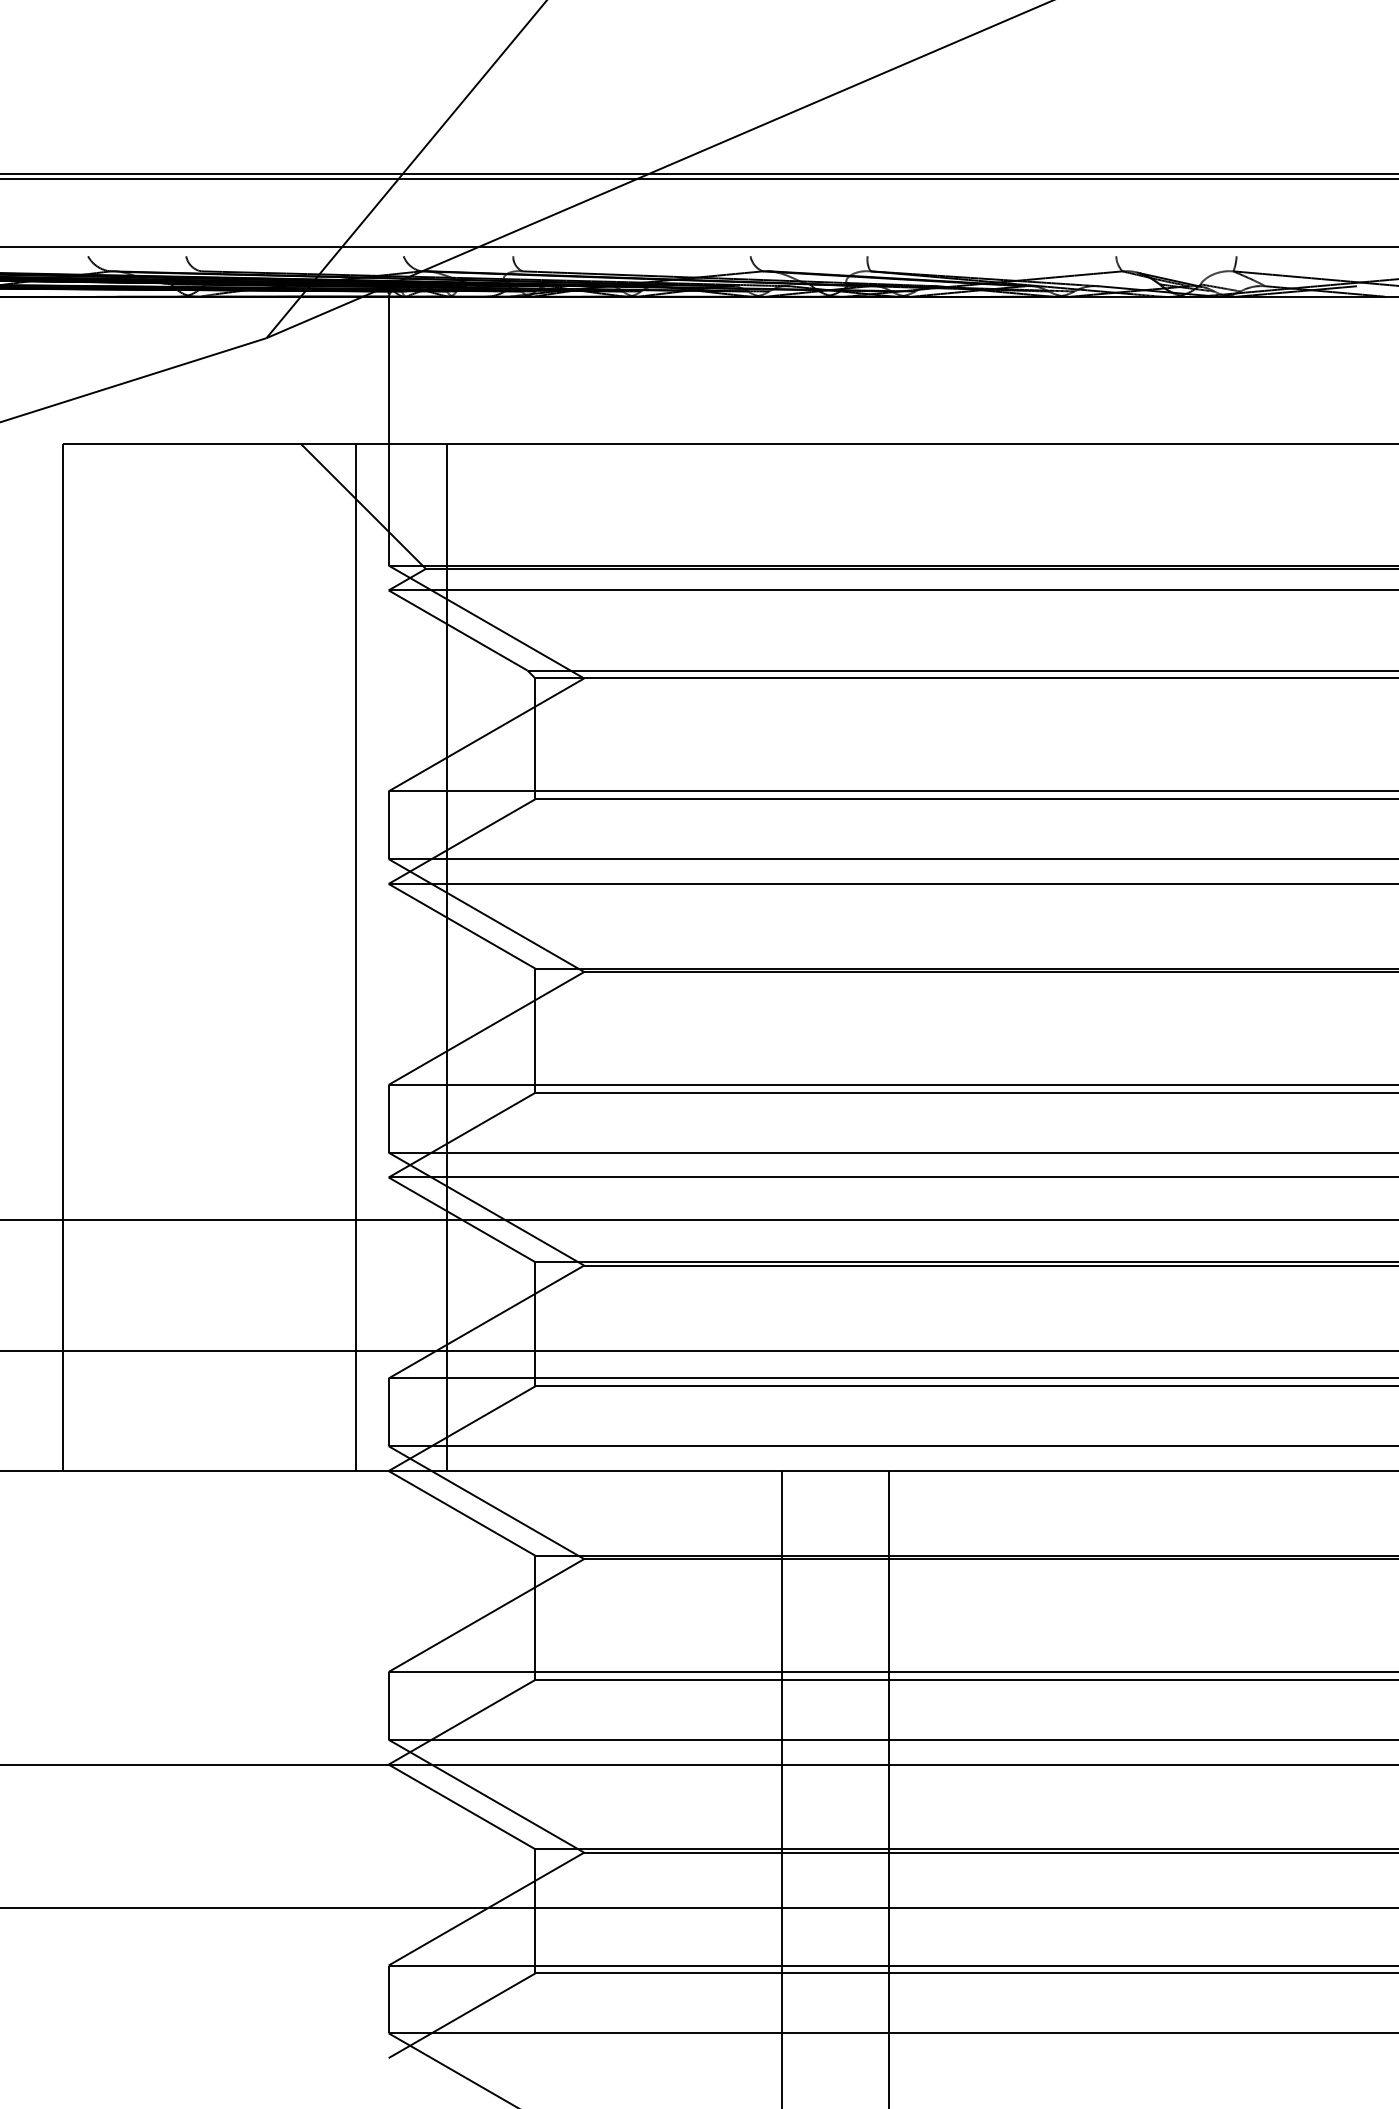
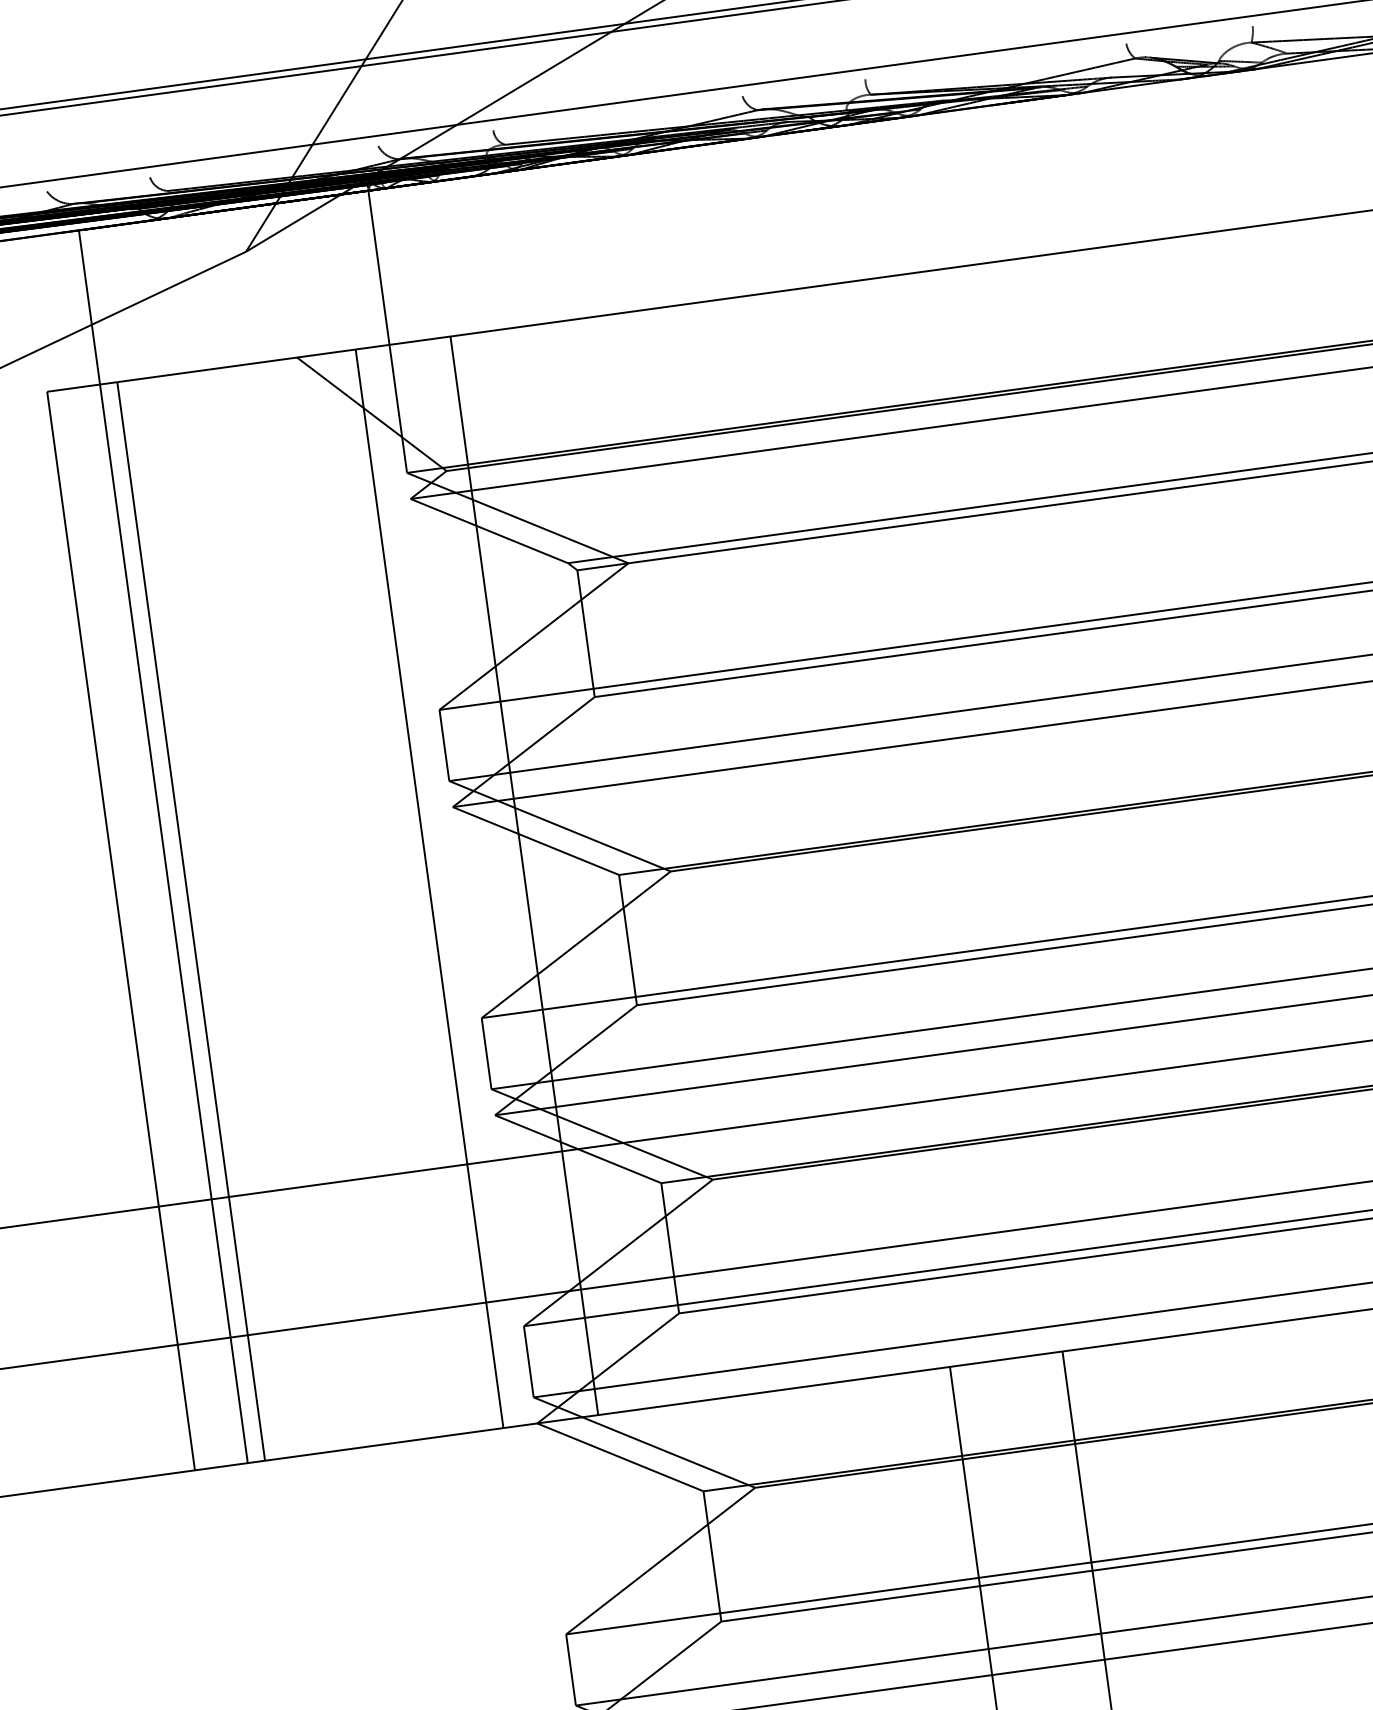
line: (112, 883) -> (162, 846), added
line: (129, 957) -> (191, 921), added

